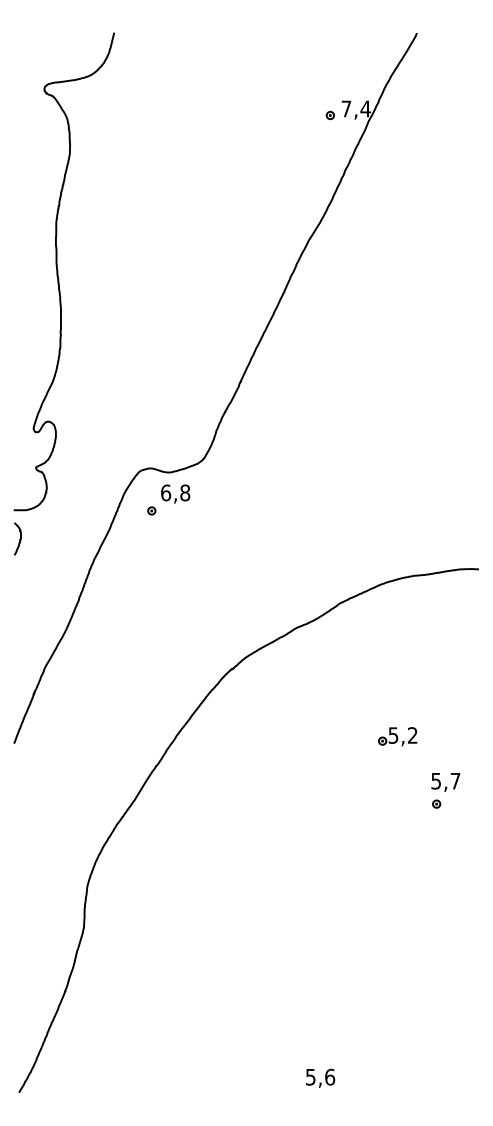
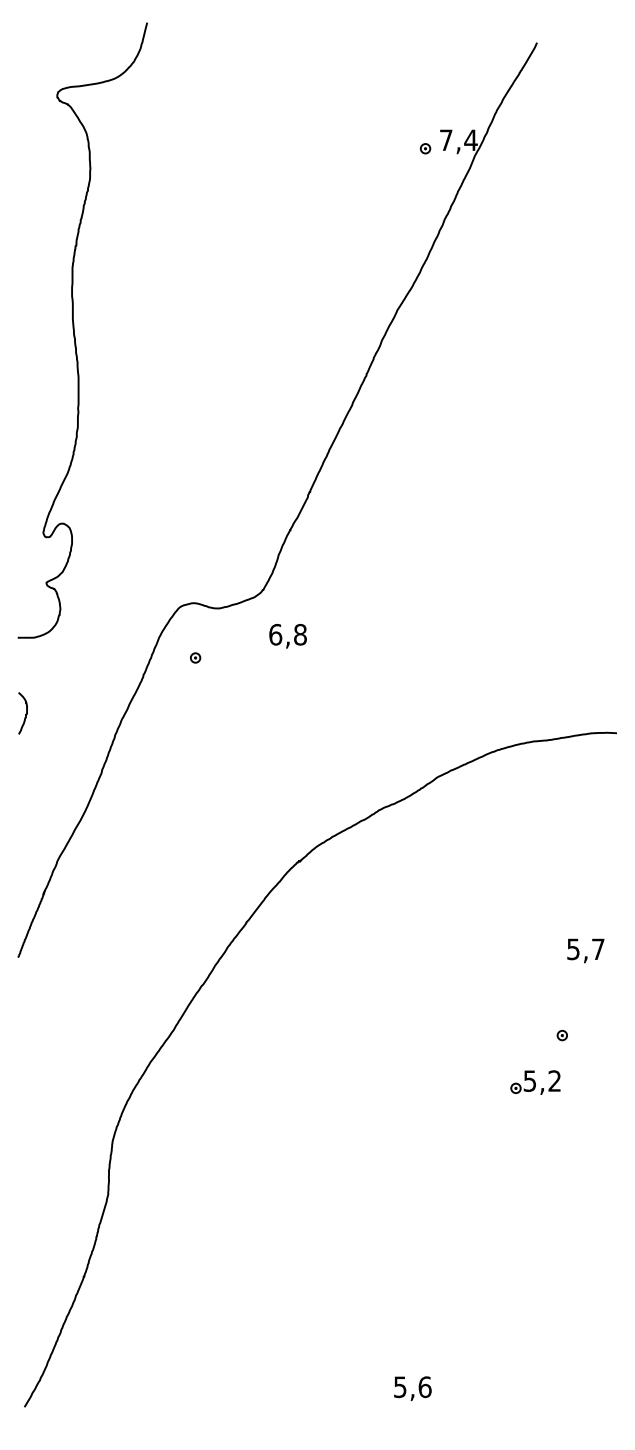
curve: (58, 271) -> (75, 330), moved
text: (175, 493) -> (287, 635), moved
curve: (19, 539) -> (25, 714), moved
part: (397, 736) -> (535, 1082), moved
text: (445, 782) -> (585, 951), moved

